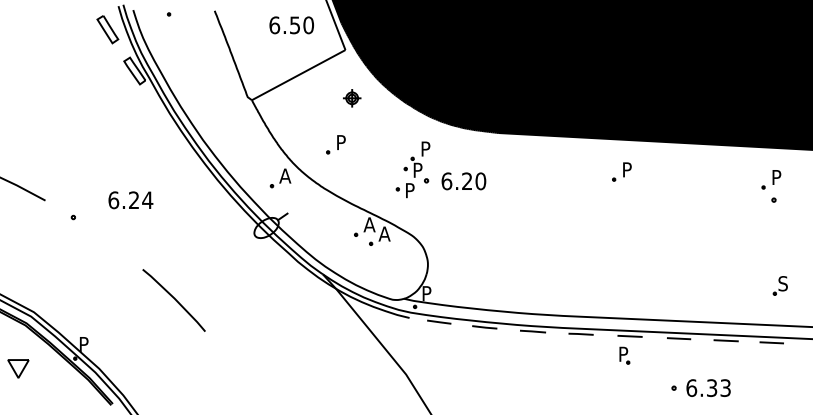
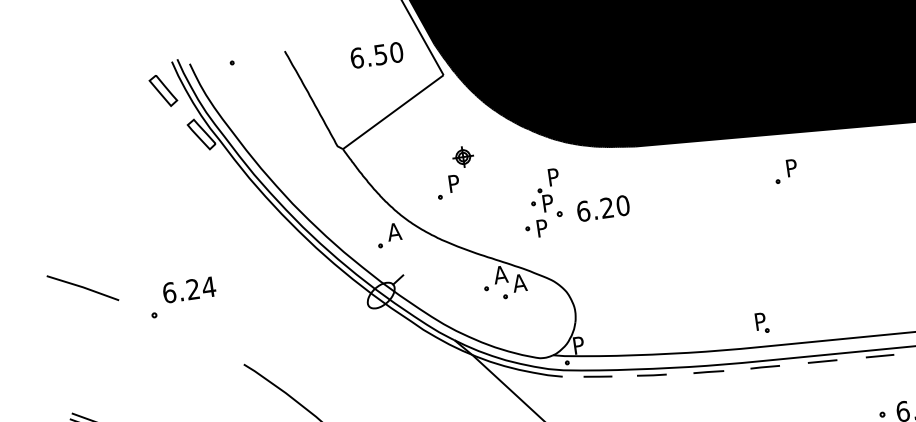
part: (352, 98) -> (463, 157), moved
text: (130, 200) -> (189, 290), moved
part: (624, 355) -> (761, 322), moved

